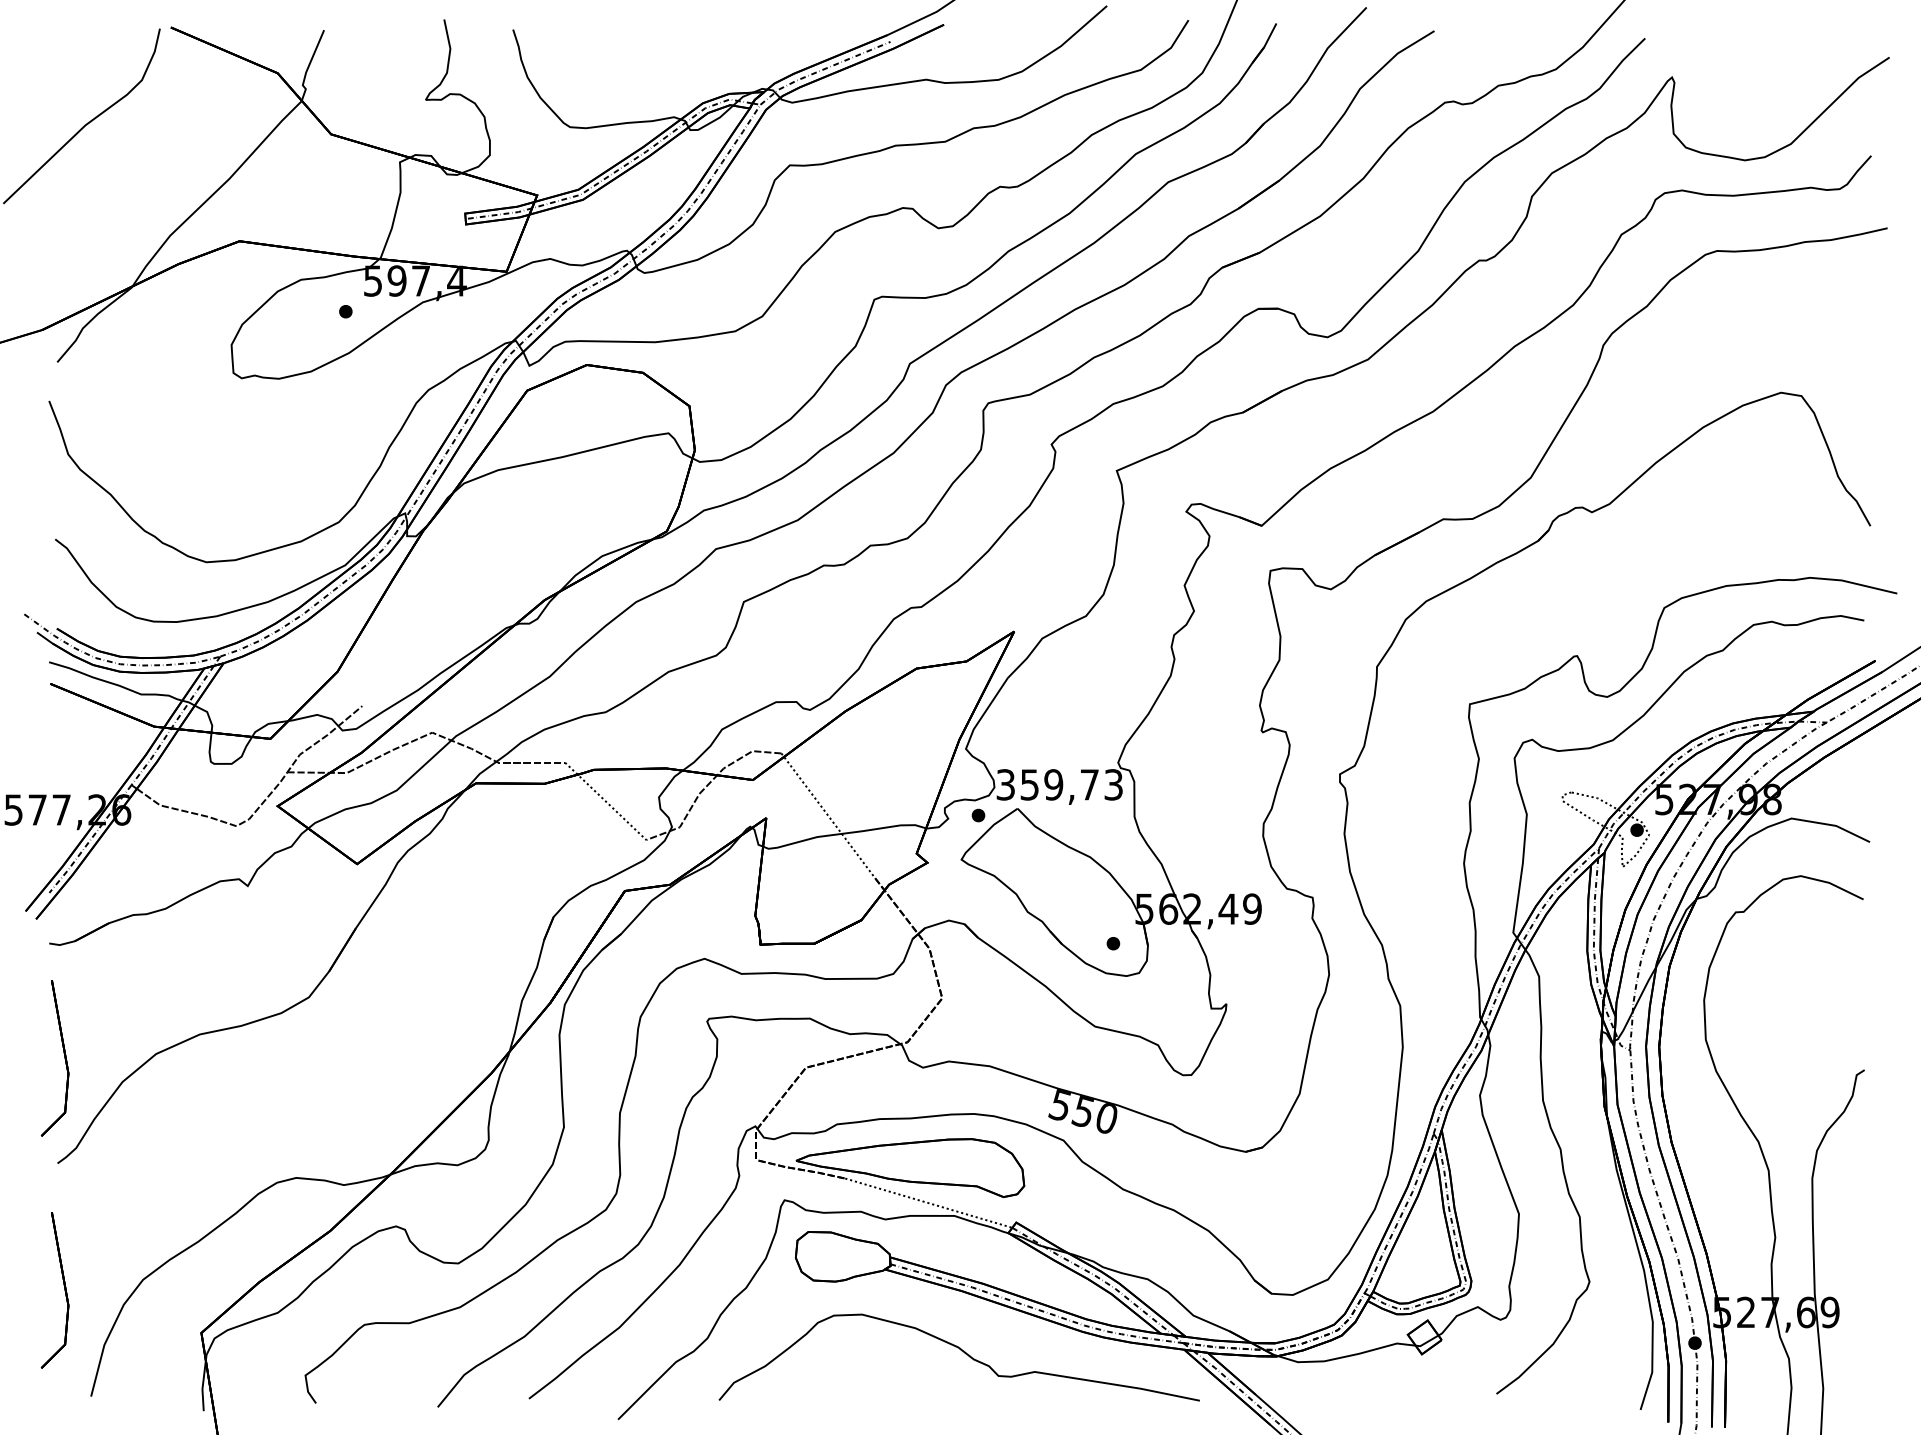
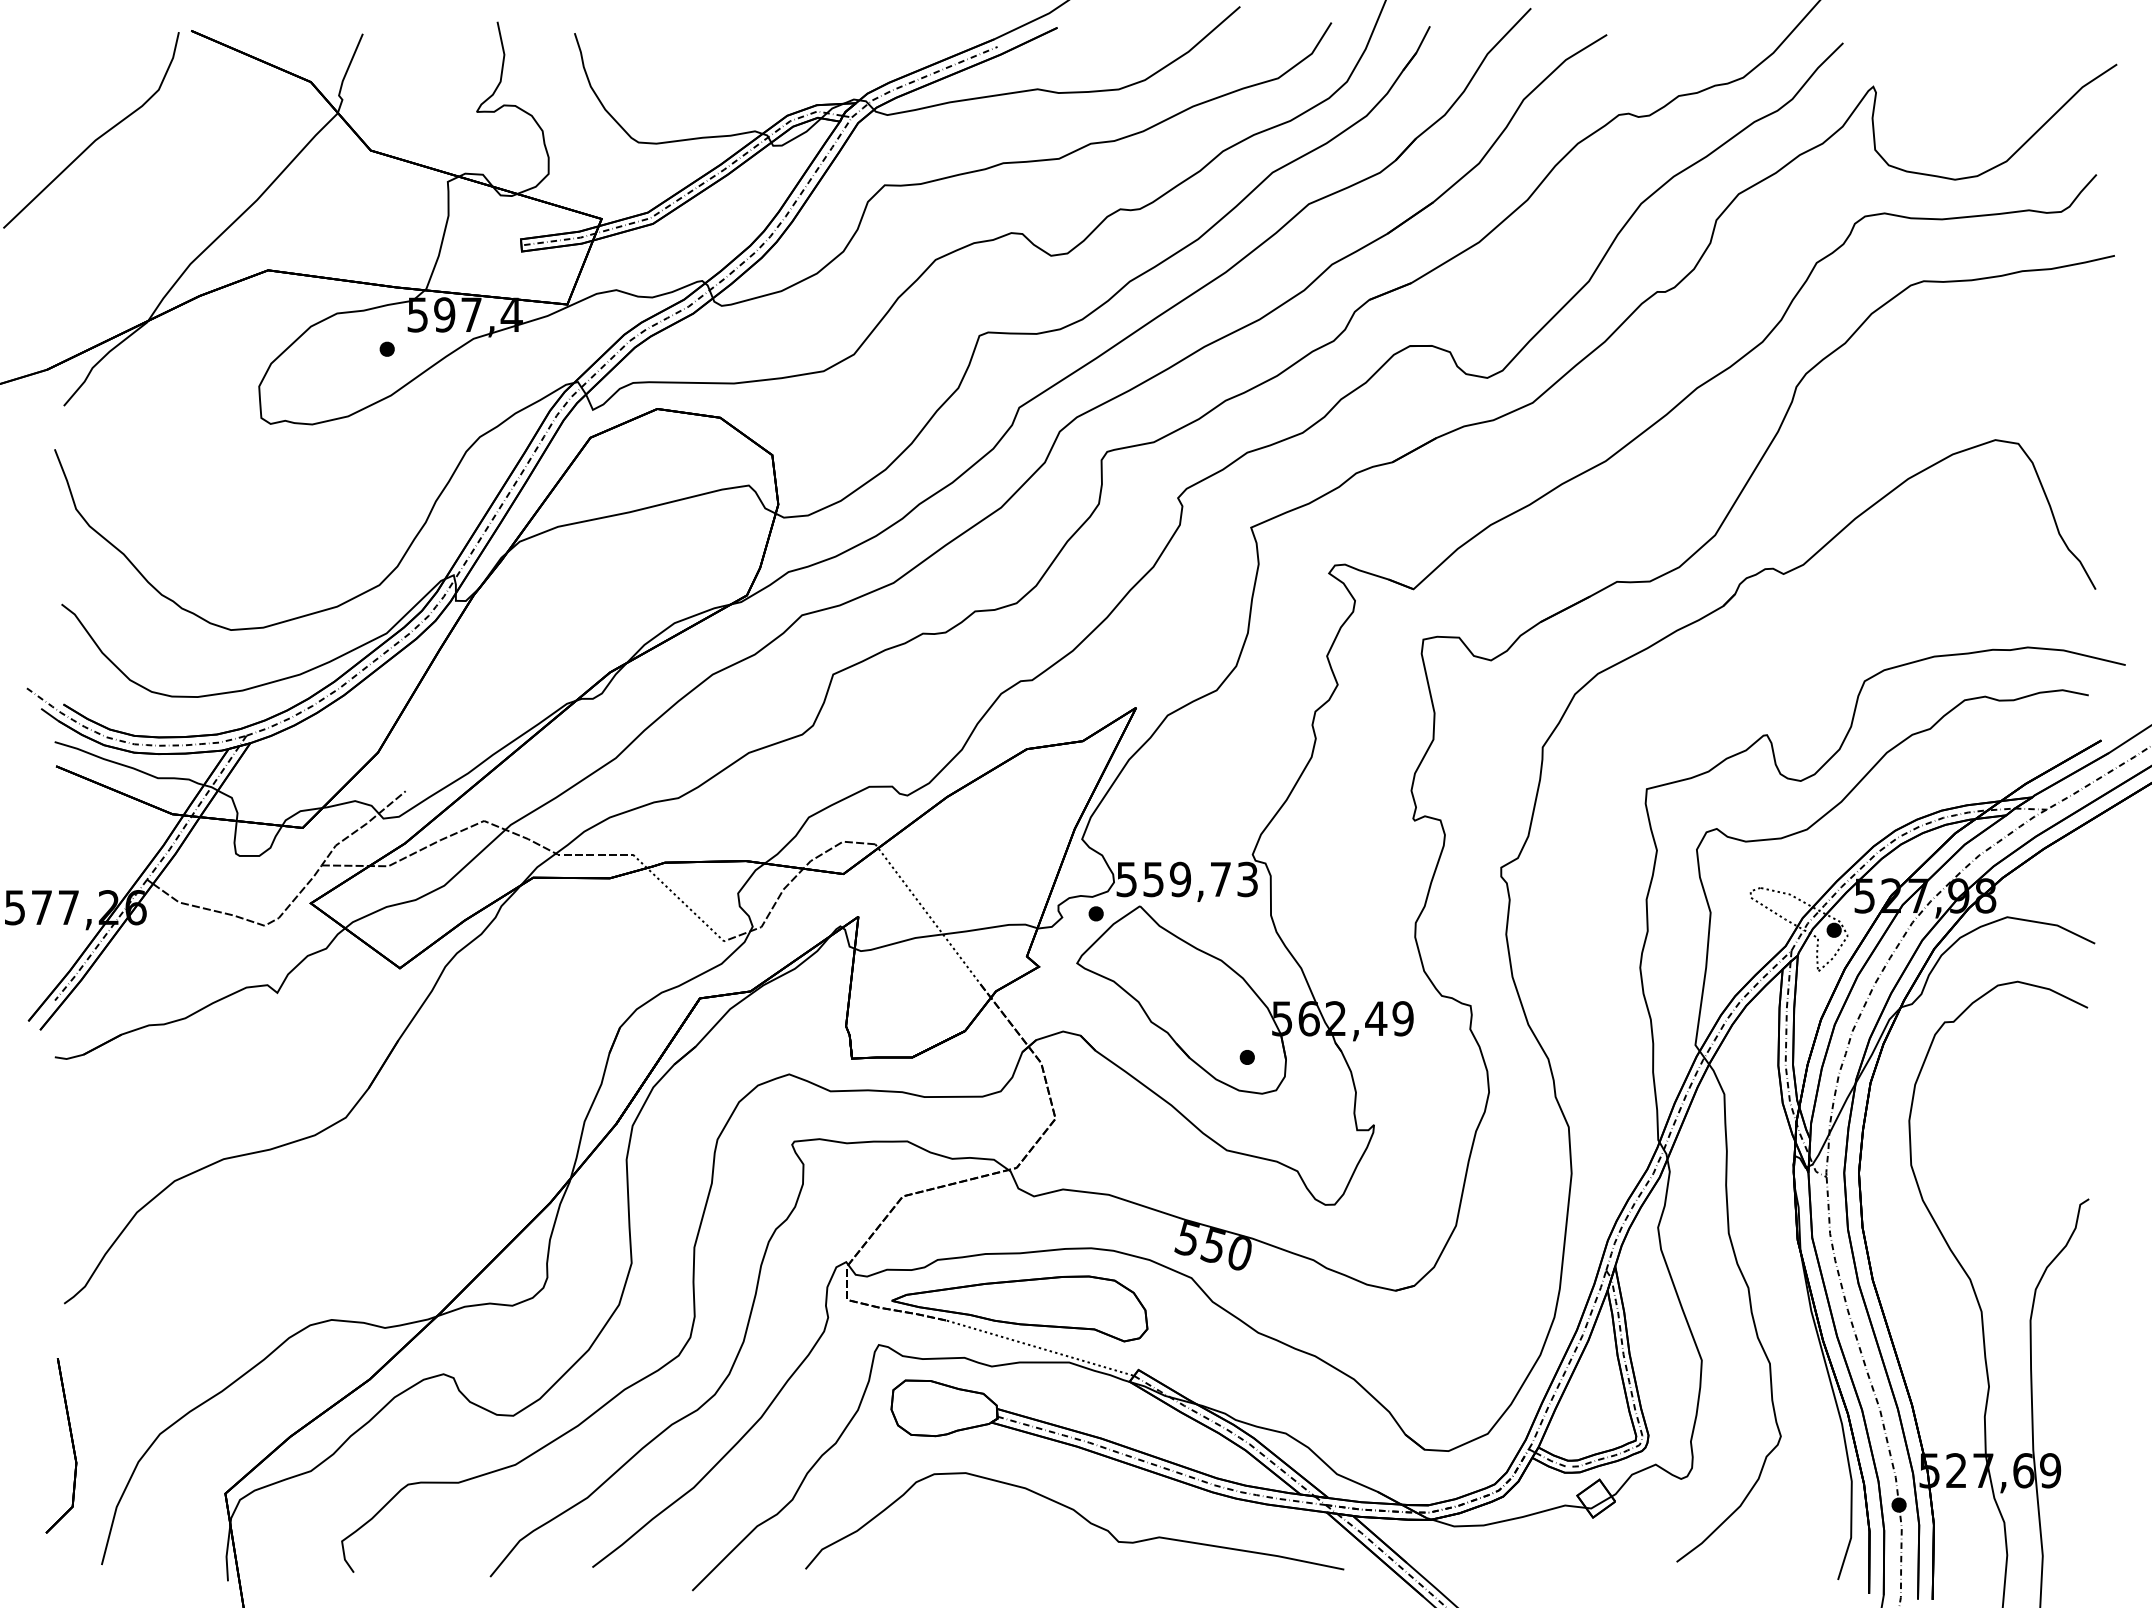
text: (1005, 783) -> (1126, 878), 359,73 -> 559,73
part: (64, 1056) -> (71, 1183), removed

